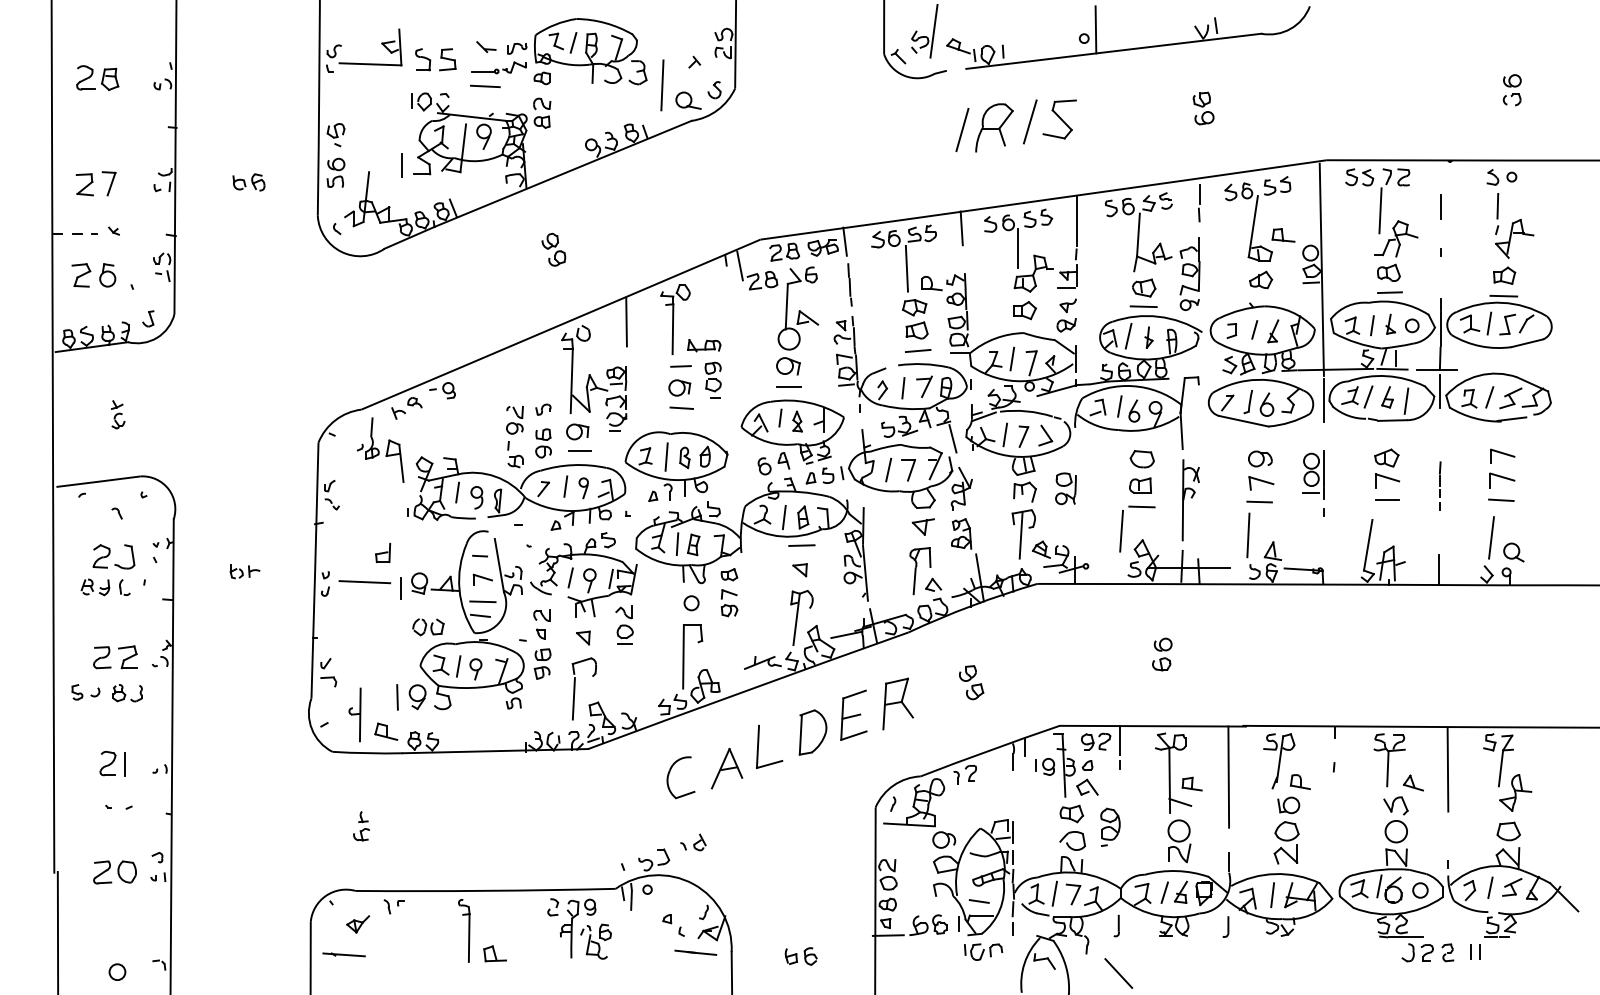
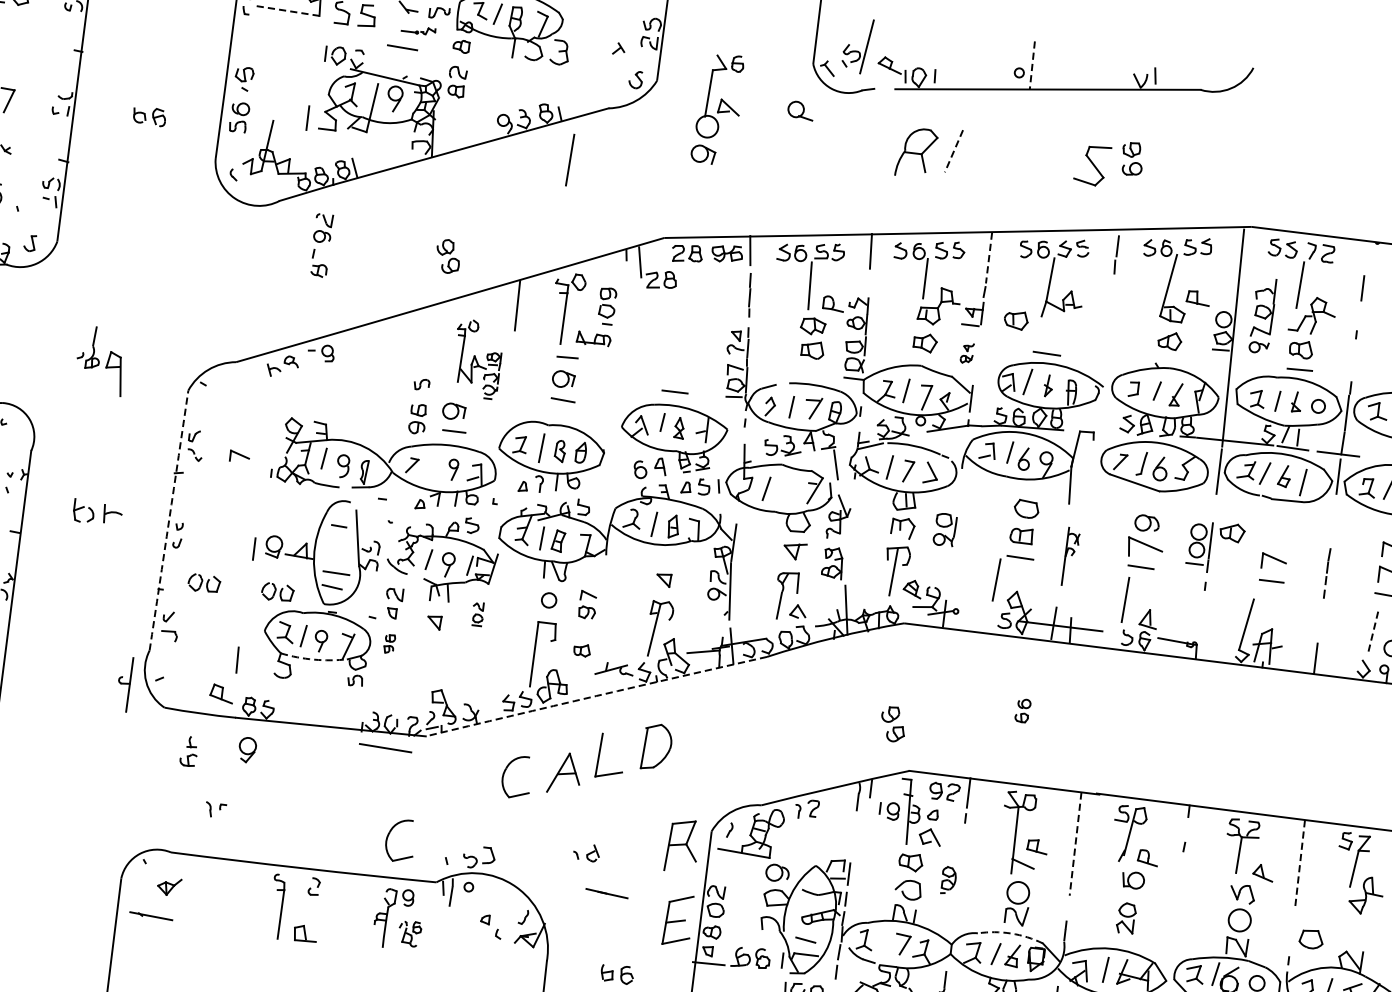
line: (1095, 29) -> (1031, 65), solid -> dashed
line: (370, 64) -> (288, 11), solid -> dashed
part: (498, 67) -> (418, 30), size x0.6
line: (662, 85) -> (570, 160), moved
part: (688, 100) -> (800, 110), moved
part: (1059, 119) -> (1092, 165), moved
line: (1030, 122) -> (954, 151), solid -> dashed
line: (962, 129) -> (883, 150), removed
line: (1076, 221) -> (988, 258), solid -> dashed
part: (553, 249) -> (447, 256), moved
part: (1189, 273) -> (1262, 315), moved
part: (1144, 287) -> (1016, 319), moved
part: (1066, 315) -> (967, 353), size x0.6
part: (797, 320) -> (718, 108), moved
line: (917, 350) -> (810, 370), removed
part: (594, 378) -> (477, 359), size x0.7
part: (712, 379) -> (606, 305), moved
part: (514, 436) -> (320, 244), moved
part: (380, 449) -> (100, 360), moved
part: (1386, 457) -> (1232, 532), moved
part: (908, 470) -> (786, 491), removed
part: (1261, 483) -> (1145, 548), size x1.4
line: (565, 486) -> (434, 465), removed
part: (1190, 500) -> (1070, 557), size x0.7
line: (1491, 537) -> (1373, 632), solid -> dashed
line: (801, 545) -> (668, 555), removed
part: (383, 553) -> (240, 511), removed
arc: (315, 570) -> (169, 520), solid -> dashed
part: (244, 571) -> (96, 512), size x1.6
part: (729, 574) -> (582, 650), moved
part: (482, 579) -> (239, 456), moved
line: (364, 582) -> (385, 748), moved
part: (624, 624) -> (478, 613), size x0.6
part: (356, 627) -> (204, 583), added
part: (1162, 654) -> (1023, 710), size x0.7
part: (542, 663) -> (389, 643), size x0.6
part: (971, 682) -> (893, 724), moved
arc: (471, 687) -> (314, 659), solid -> dashed
part: (575, 688) -> (420, 673), removed
arc: (748, 690) -> (596, 696), solid -> dashed
part: (417, 697) -> (247, 750), moved
part: (897, 703) -> (681, 845), moved
part: (354, 714) -> (123, 683), moved
part: (853, 714) -> (678, 919), moved
line: (1447, 769) -> (1299, 863), solid -> dashed
line: (1228, 777) -> (1075, 844), solid -> dashed
part: (361, 826) -> (189, 751), moved
part: (1110, 826) -> (948, 879), size x0.7
part: (1508, 831) -> (1311, 939), moved
part: (693, 842) -> (586, 852), moved
part: (1286, 842) -> (1126, 917), size x0.7
part: (565, 847) -> (390, 833), added
arc: (1176, 871) -> (1010, 933), solid -> dashed
line: (1054, 893) -> (883, 941), removed
part: (393, 906) -> (215, 809), moved
part: (553, 907) -> (314, 886), moved
part: (595, 941) -> (409, 933), size x0.7
line: (695, 952) -> (606, 893), moved

